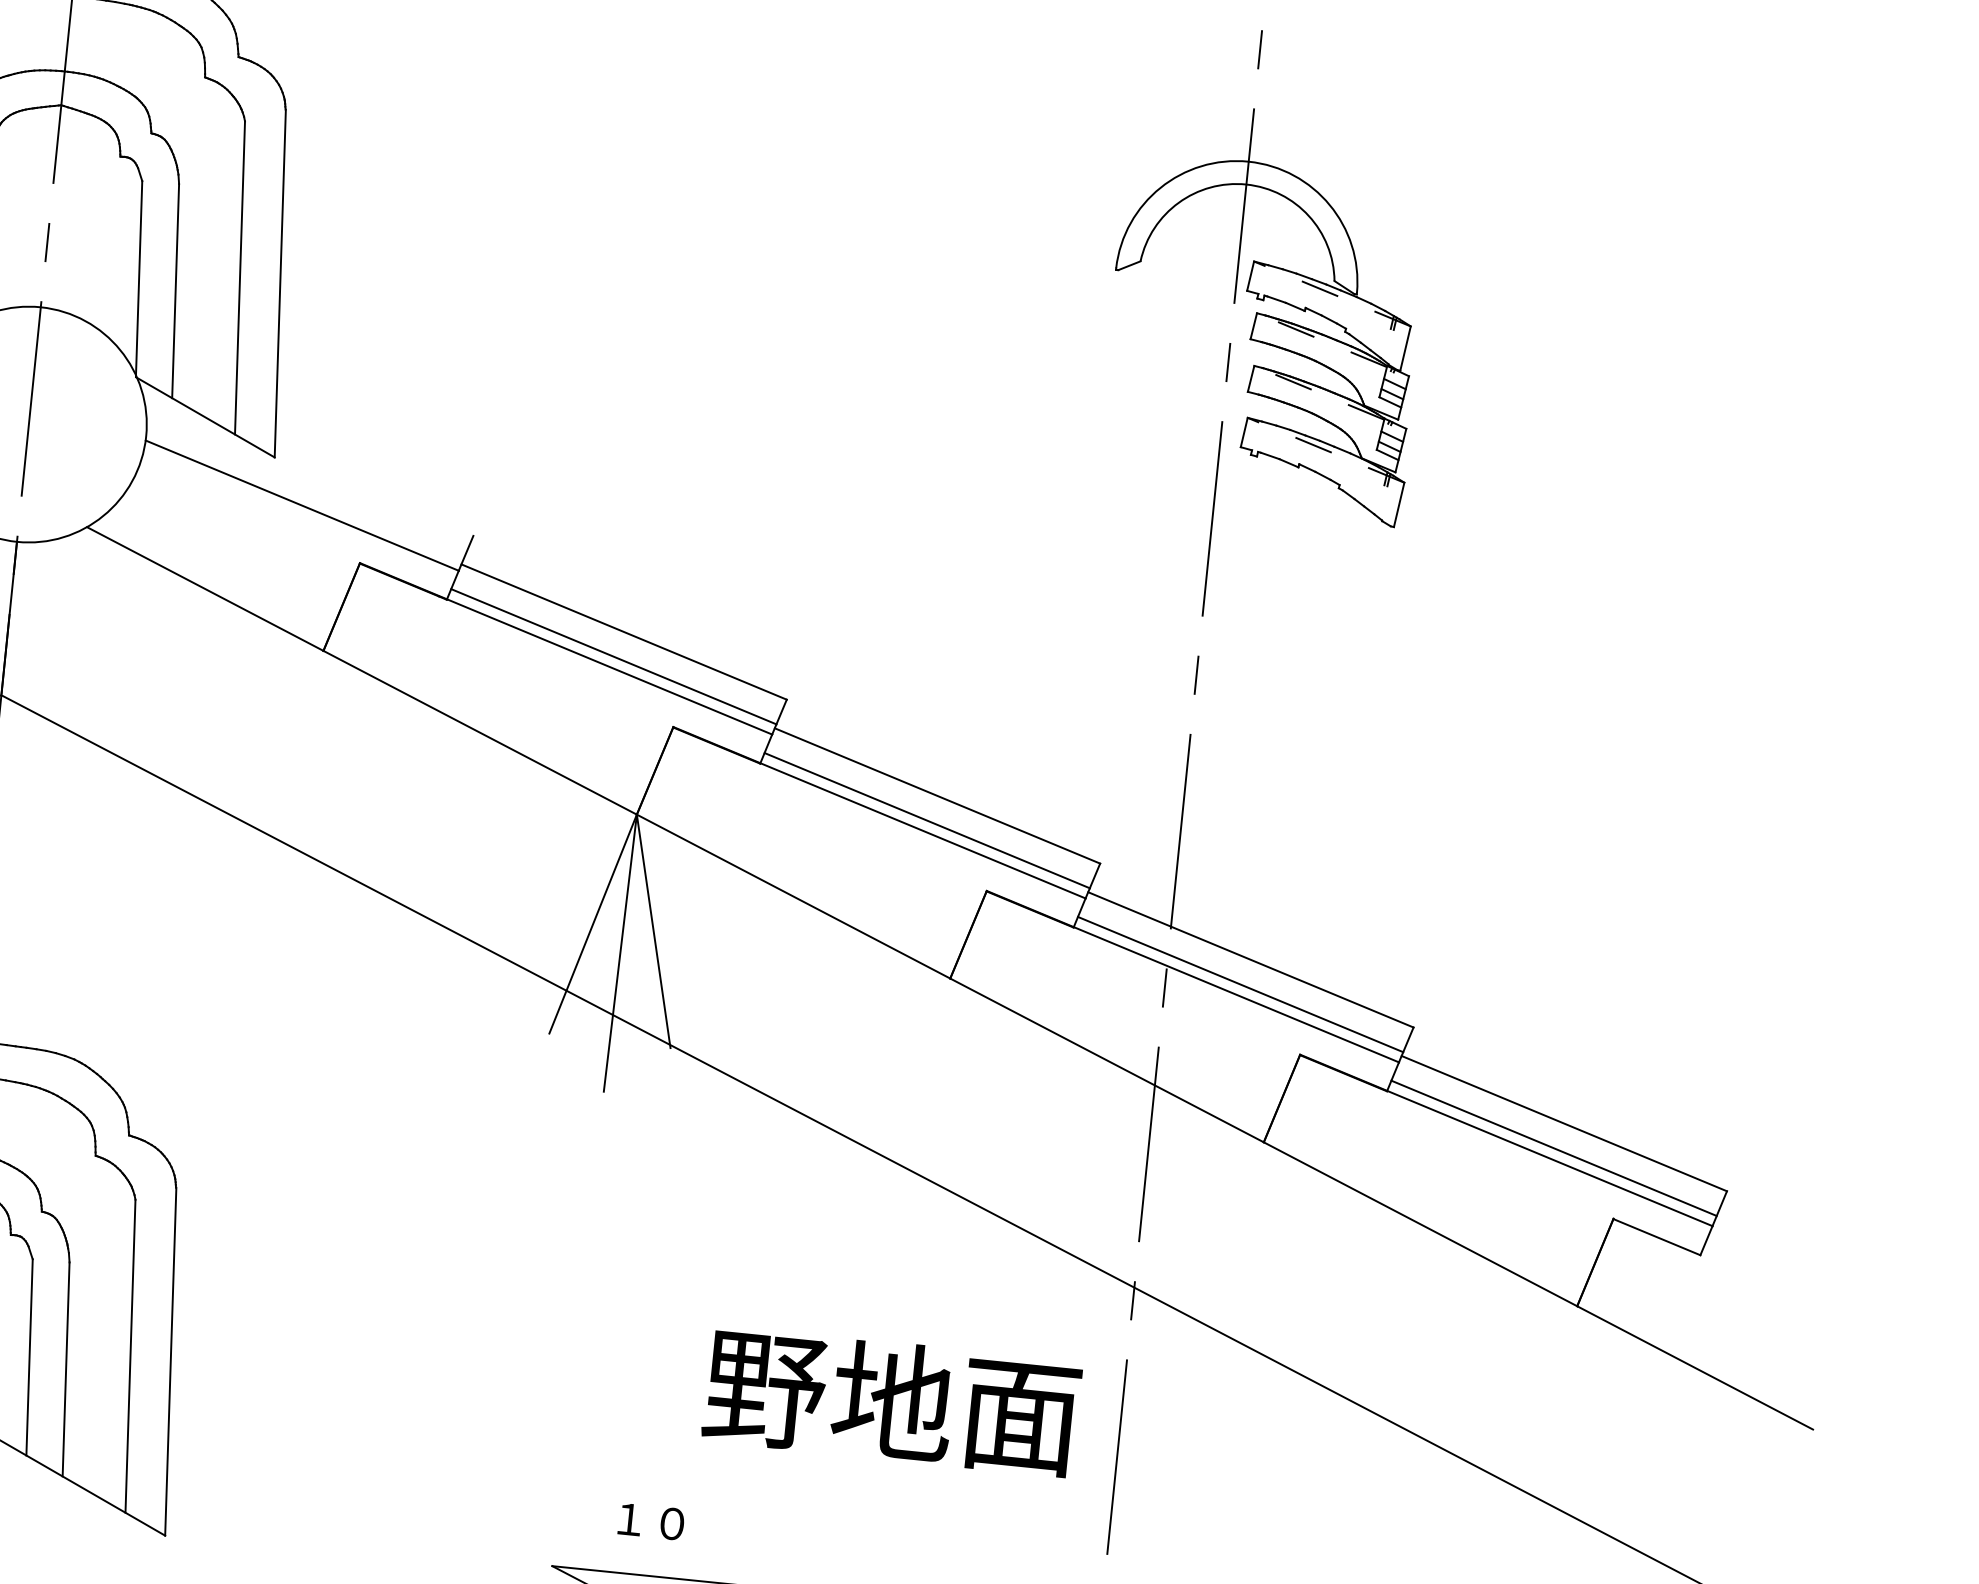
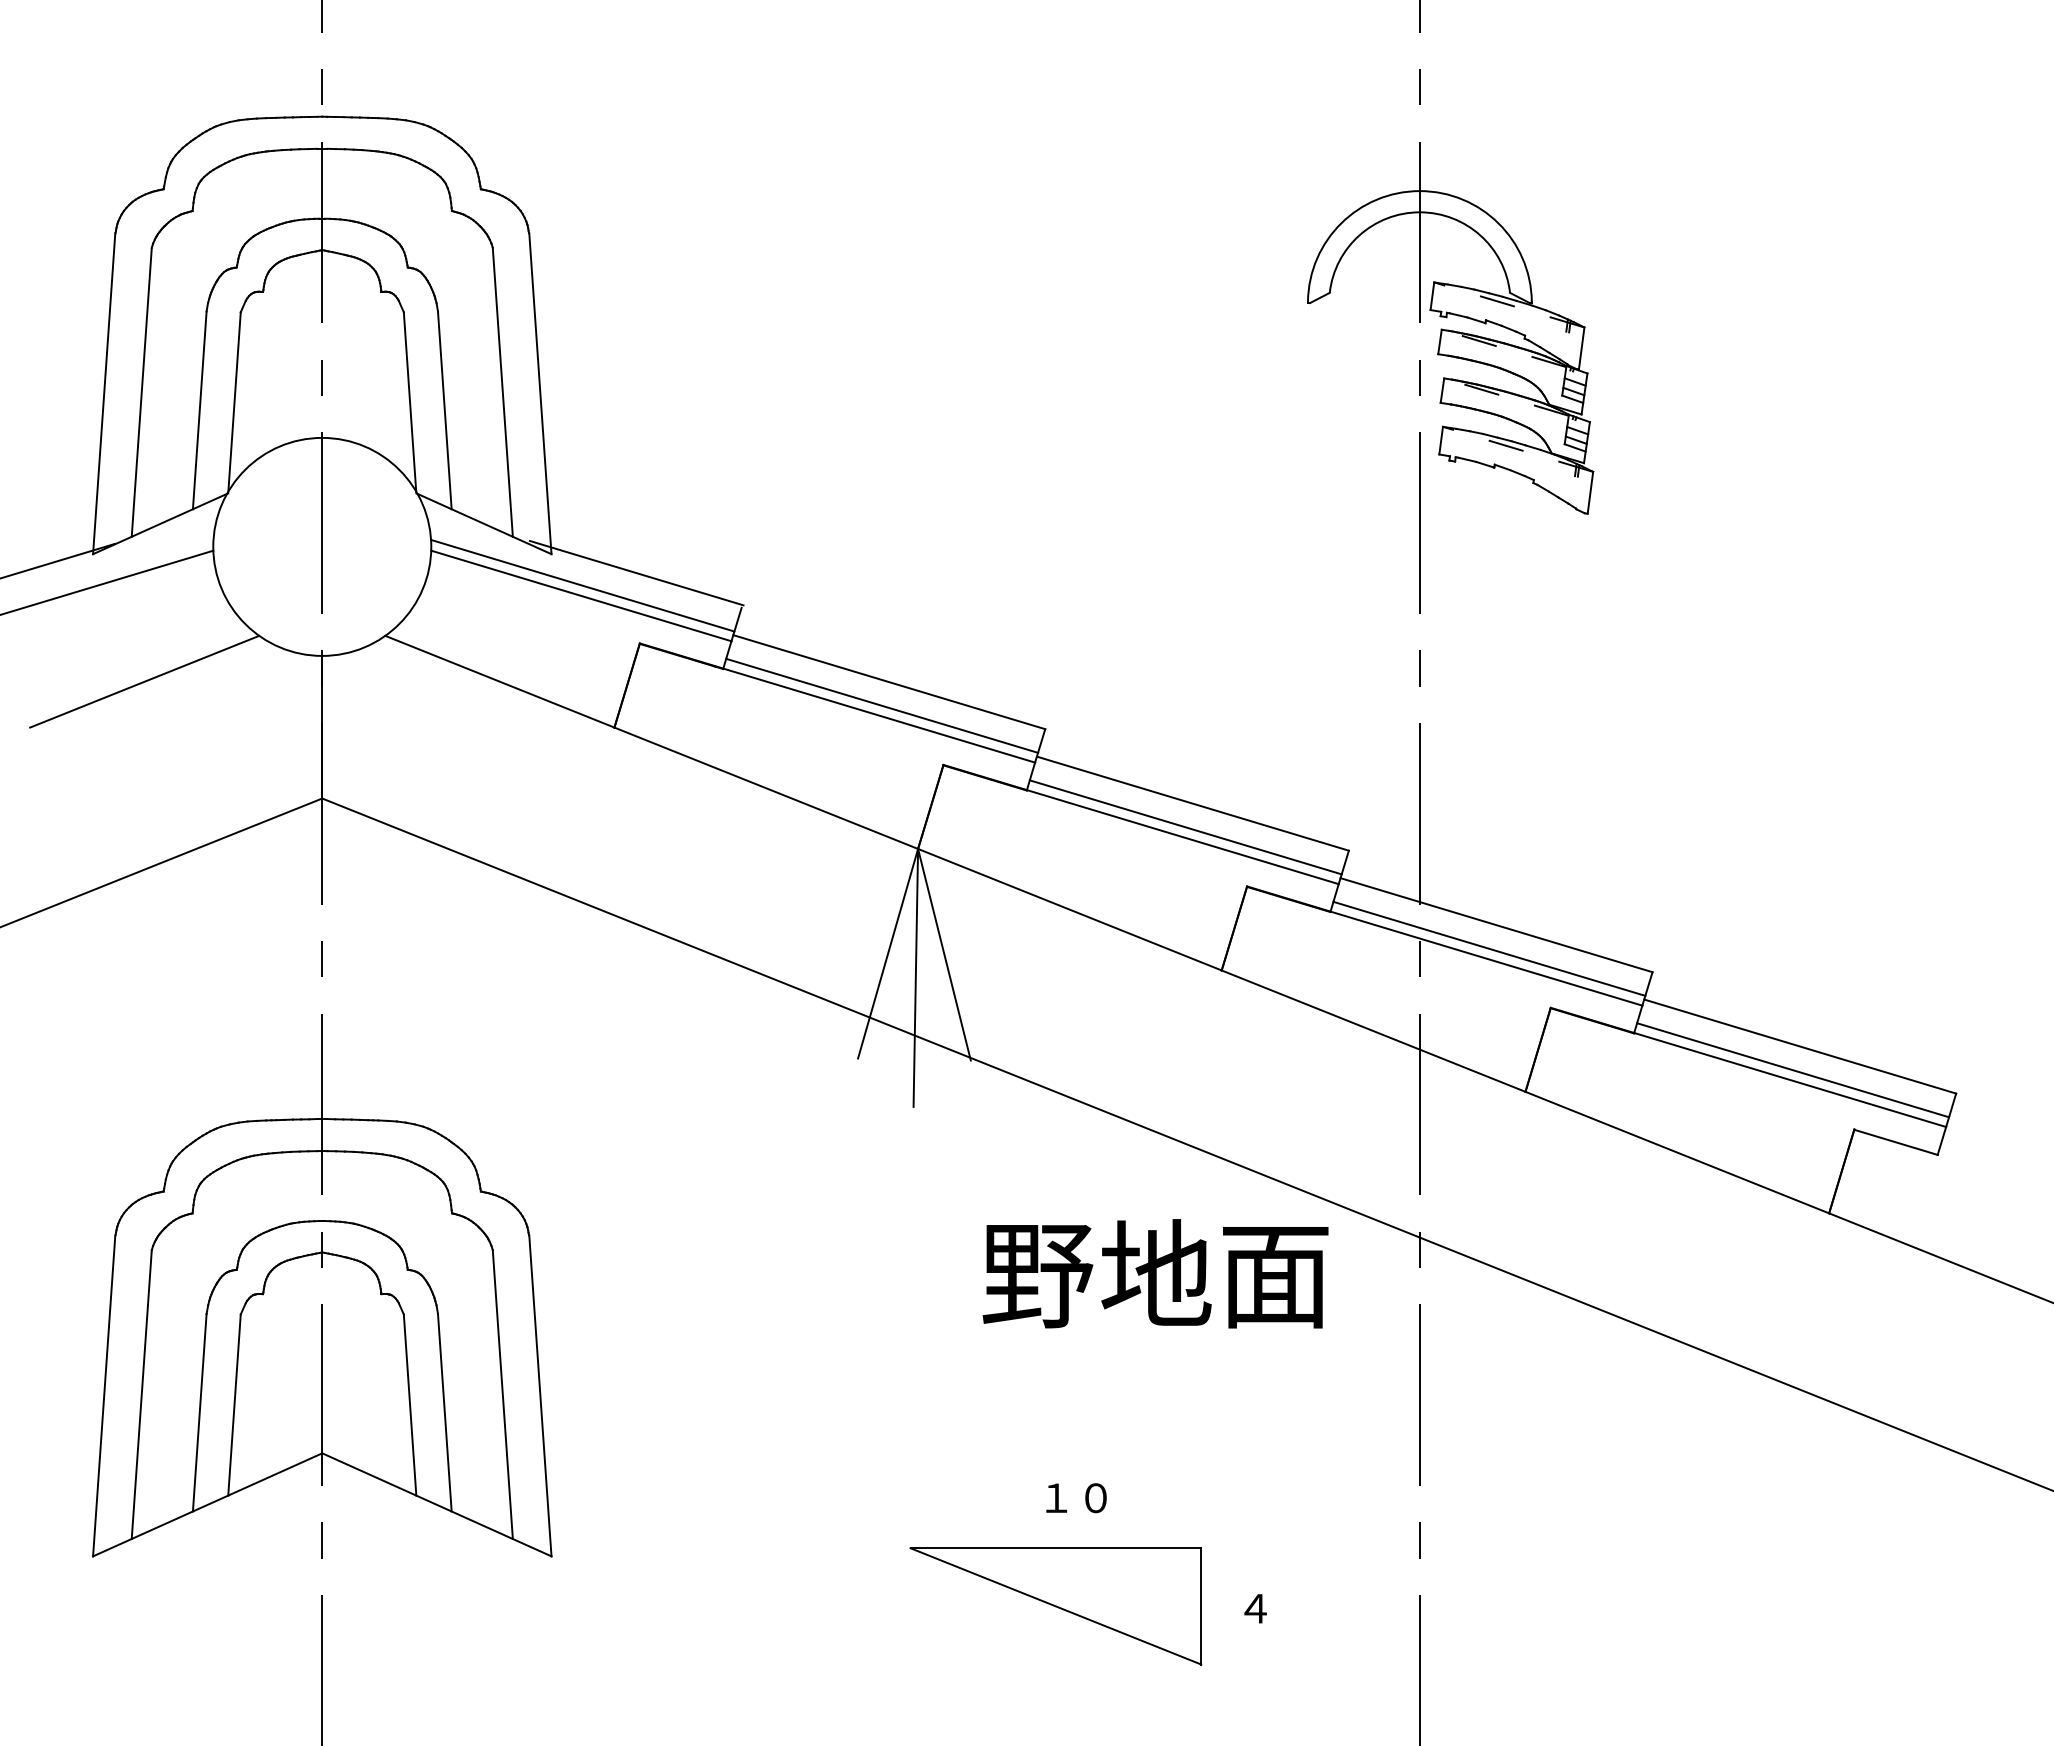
line: (364, 486) -> (636, 572), added
line: (304, 494) -> (582, 585), added
text: (891, 1400) -> (1155, 1273), moved
text: (651, 1522) -> (1076, 1498), moved

